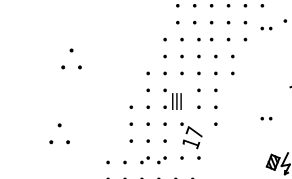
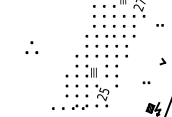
part: (266, 28) -> (146, 29), removed
part: (58, 133) -> (24, 91), removed
text: (193, 138) -> (103, 94), 17 -> 25

